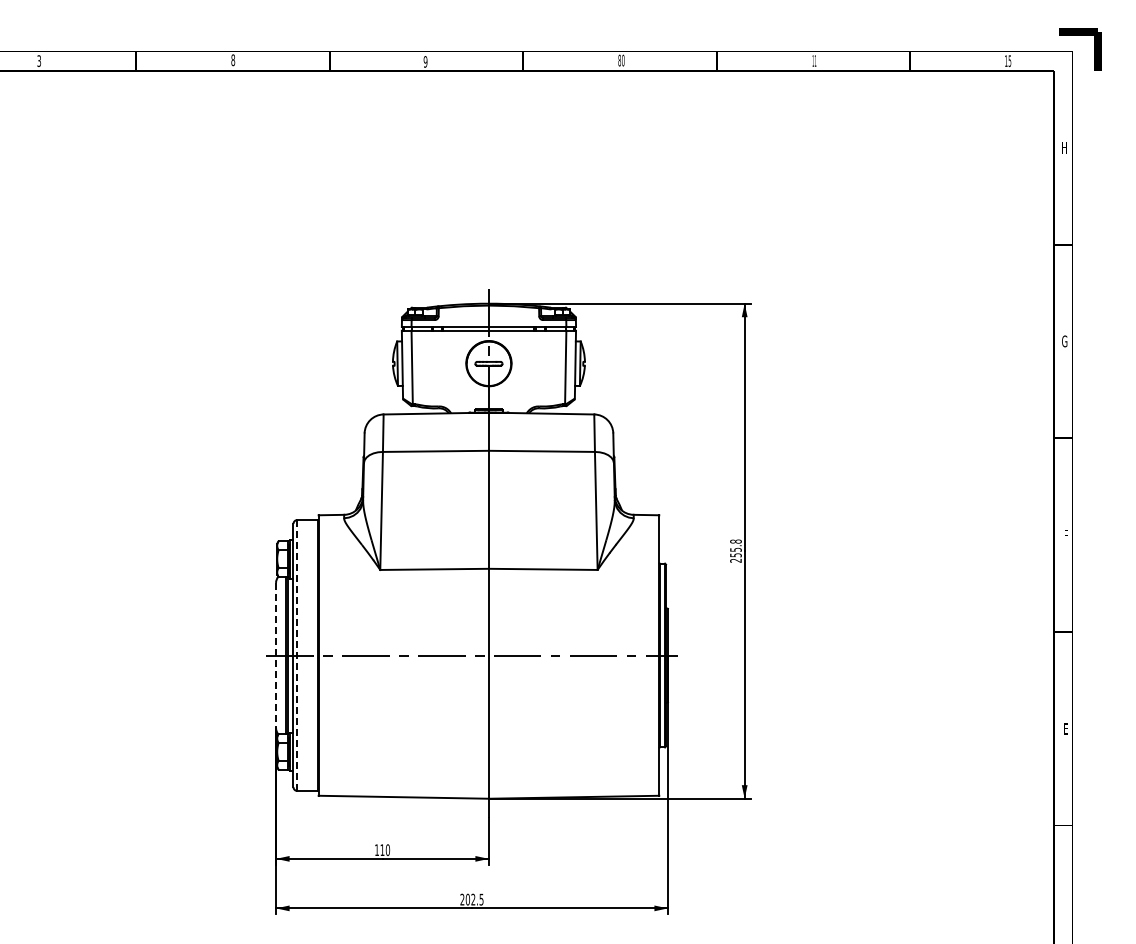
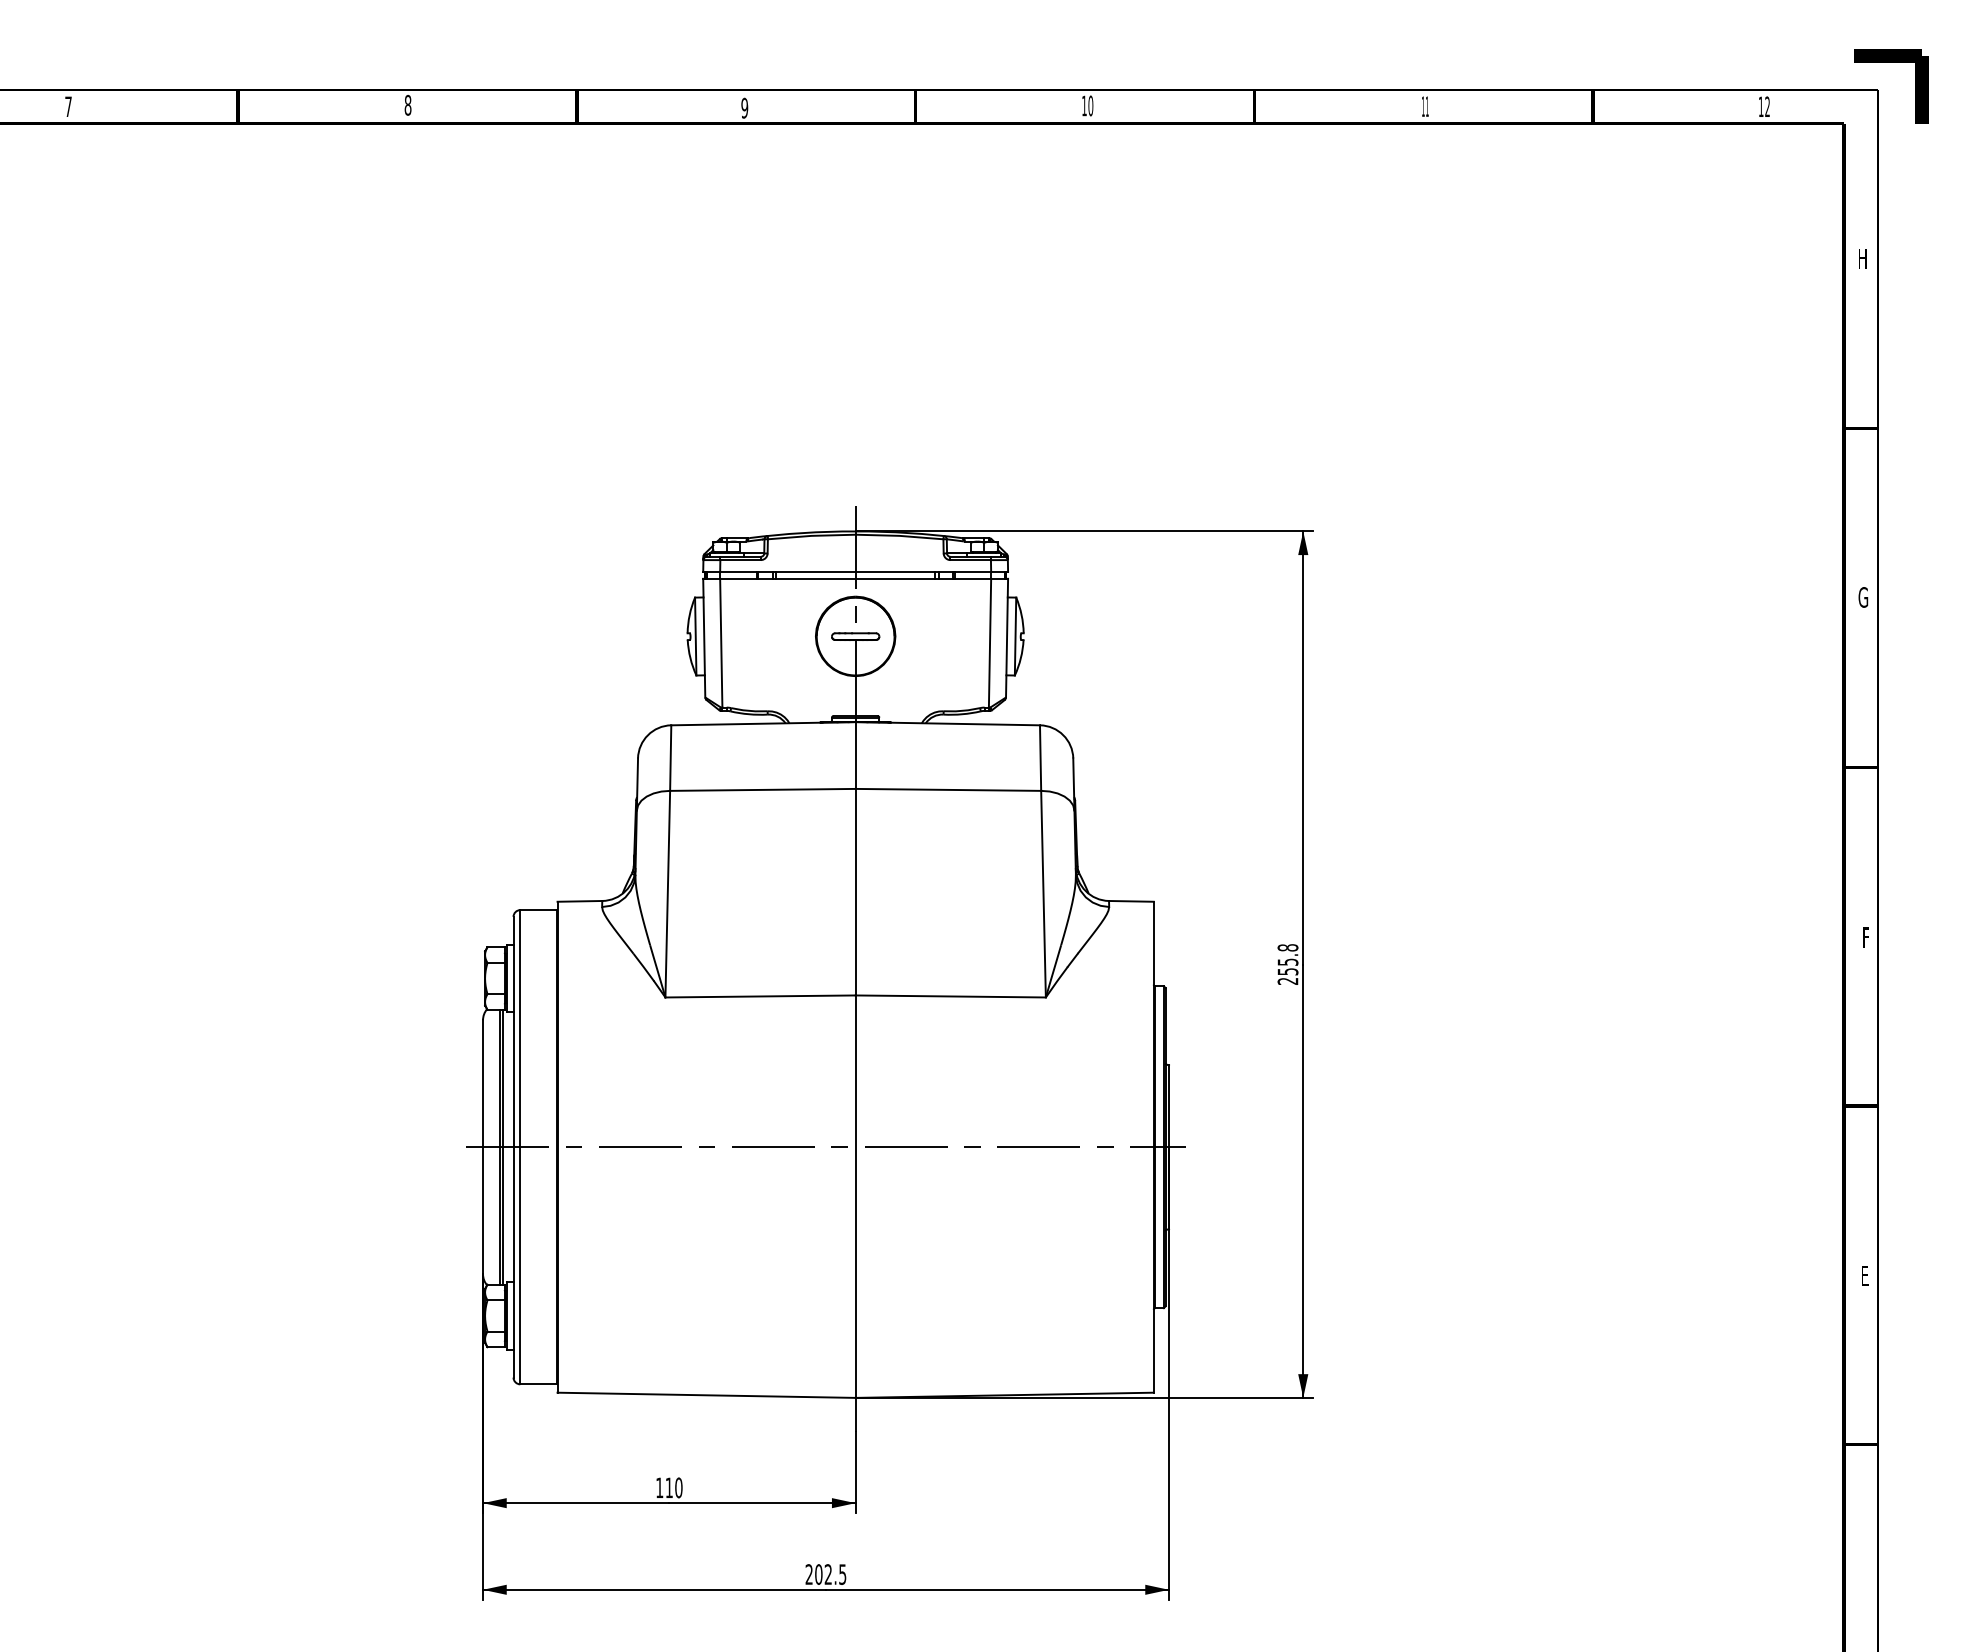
text: (39, 60) -> (68, 105), 3 -> 7
text: (619, 60) -> (1084, 105), 80 -> 10
text: (1009, 61) -> (1766, 107), 15 -> 12
line: (276, 655) -> (483, 1147), dashed -> solid
line: (297, 656) -> (520, 1148), dashed -> solid

